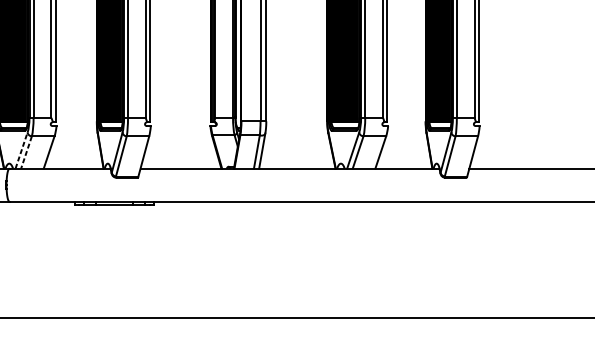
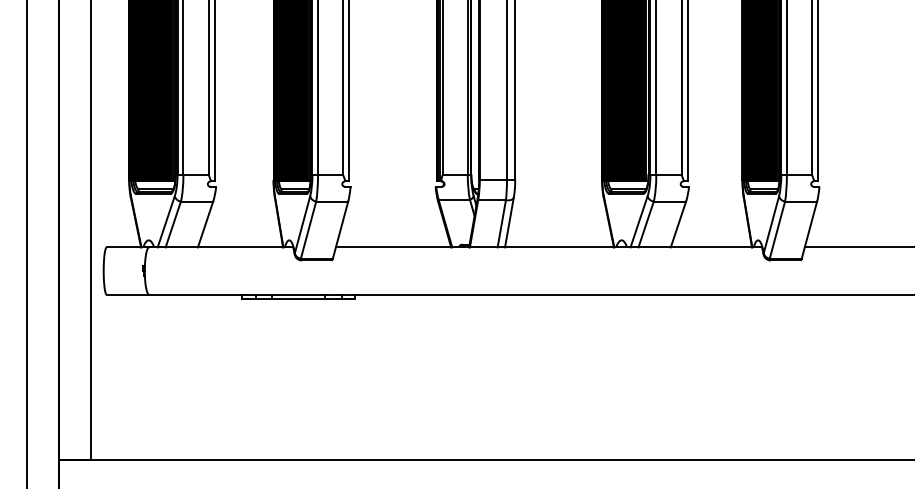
line: (21, 150) -> (166, 221), dashed -> solid
line: (26, 152) -> (173, 224), dashed -> solid

